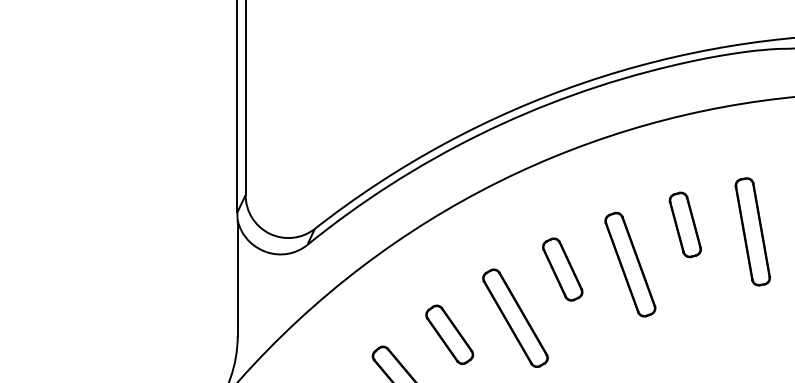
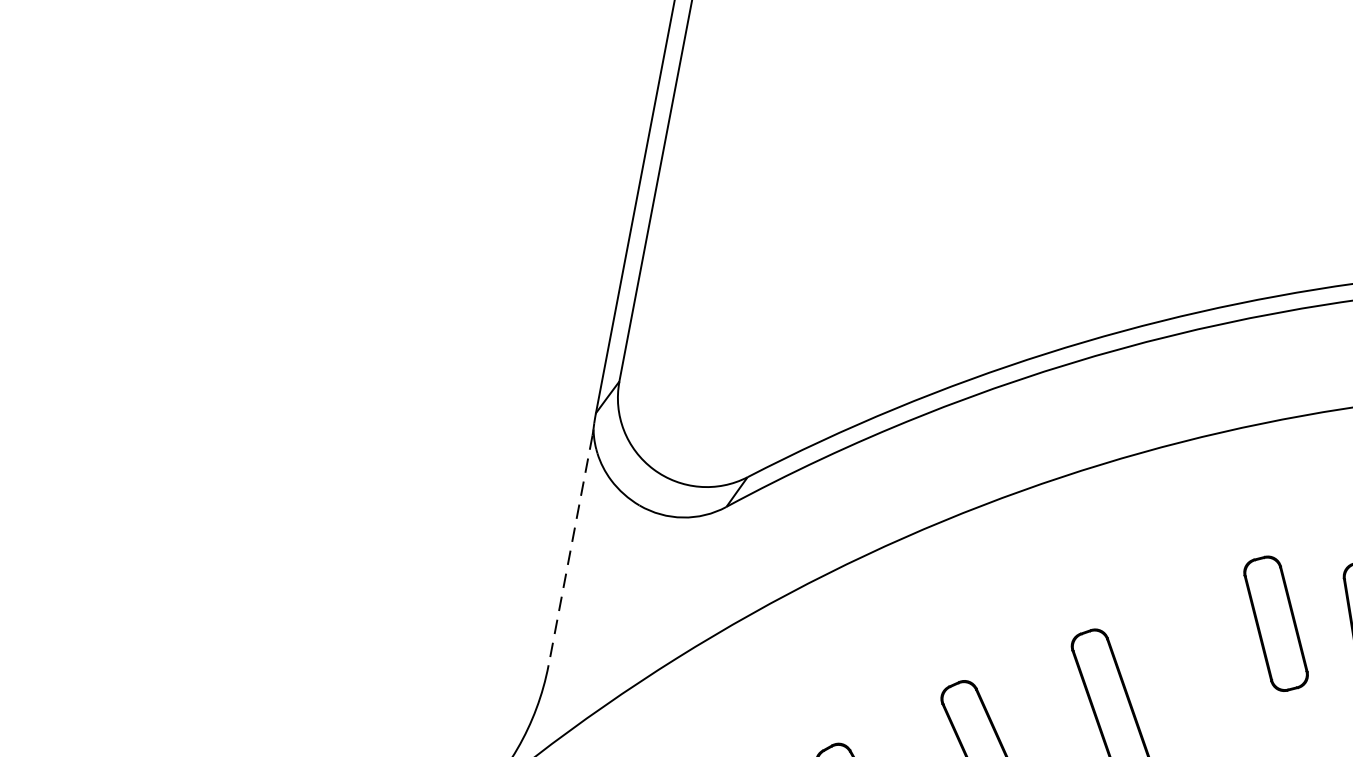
part: (562, 269) -> (1275, 623), moved
line: (237, 279) -> (570, 550), solid -> dashed

